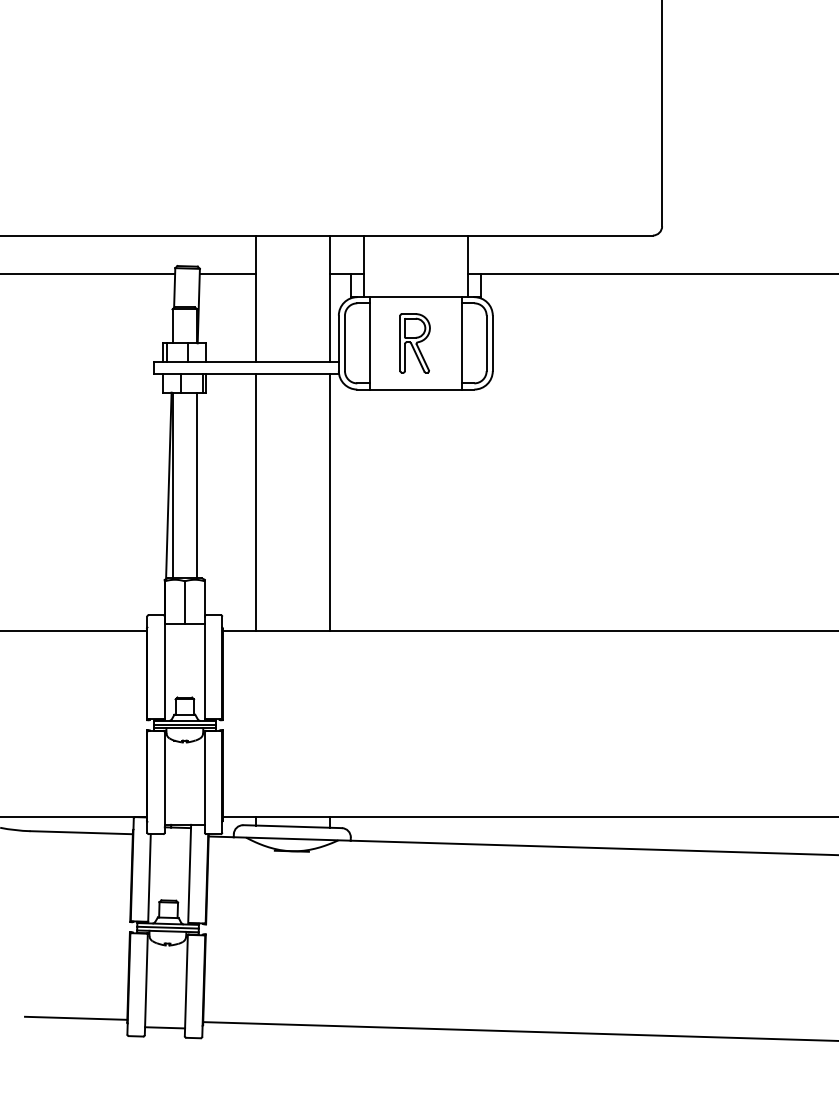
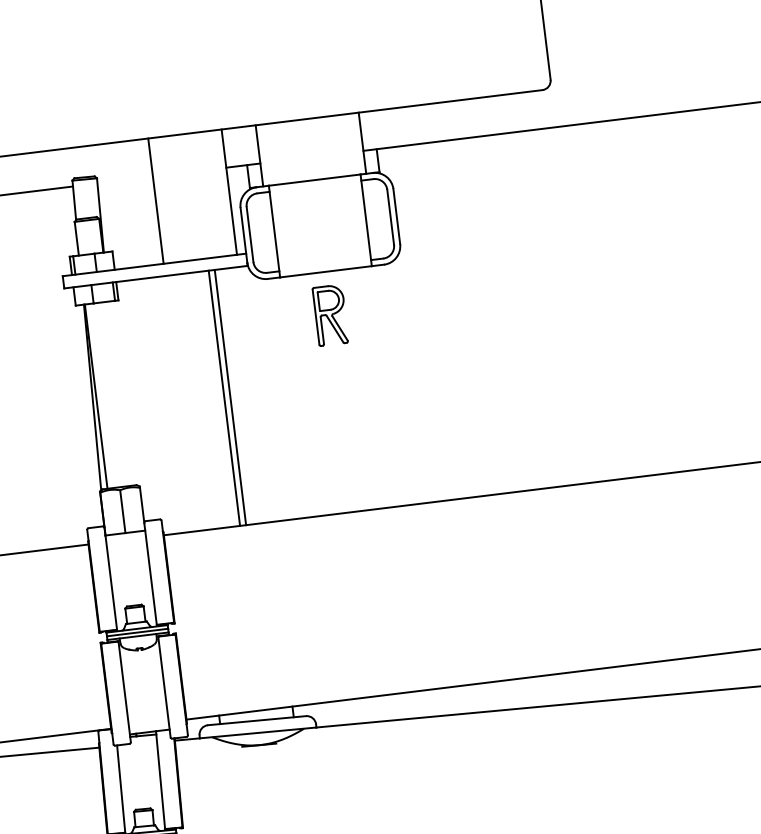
line: (227, 274) -> (125, 180), removed
part: (414, 343) -> (330, 315), moved
line: (197, 485) -> (121, 393), removed
line: (255, 502) -> (230, 397), moved
line: (329, 502) -> (224, 398), moved

